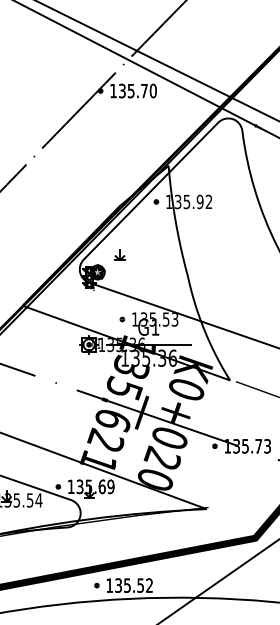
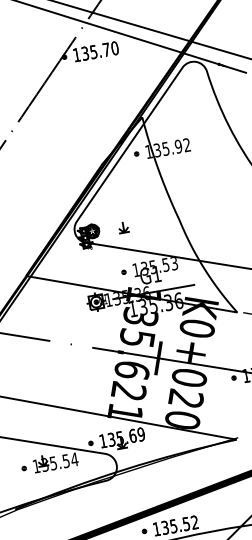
part: (119, 254) -> (123, 227), moved

